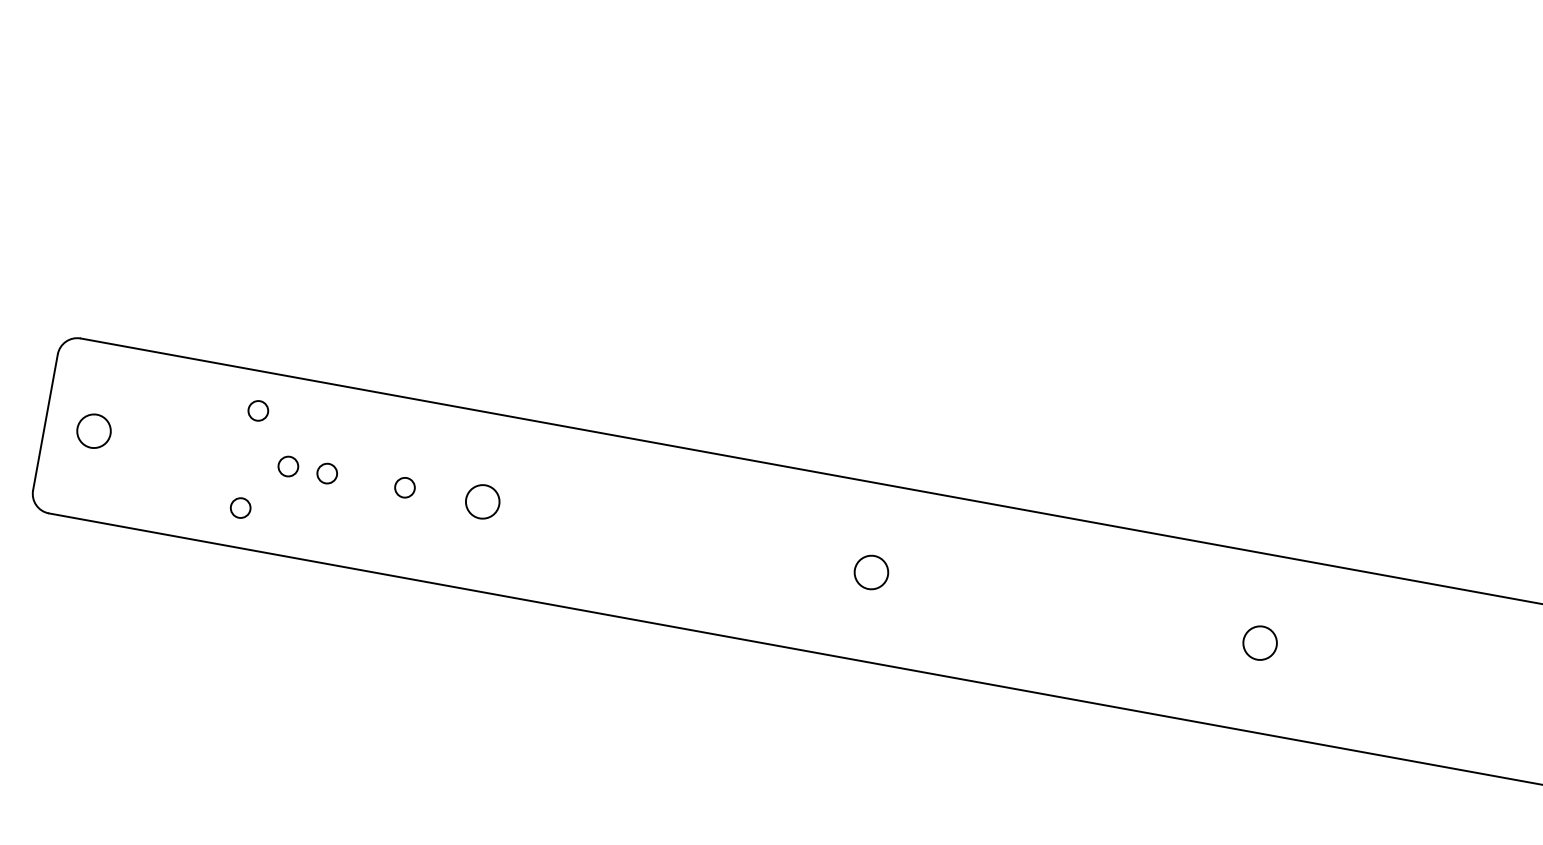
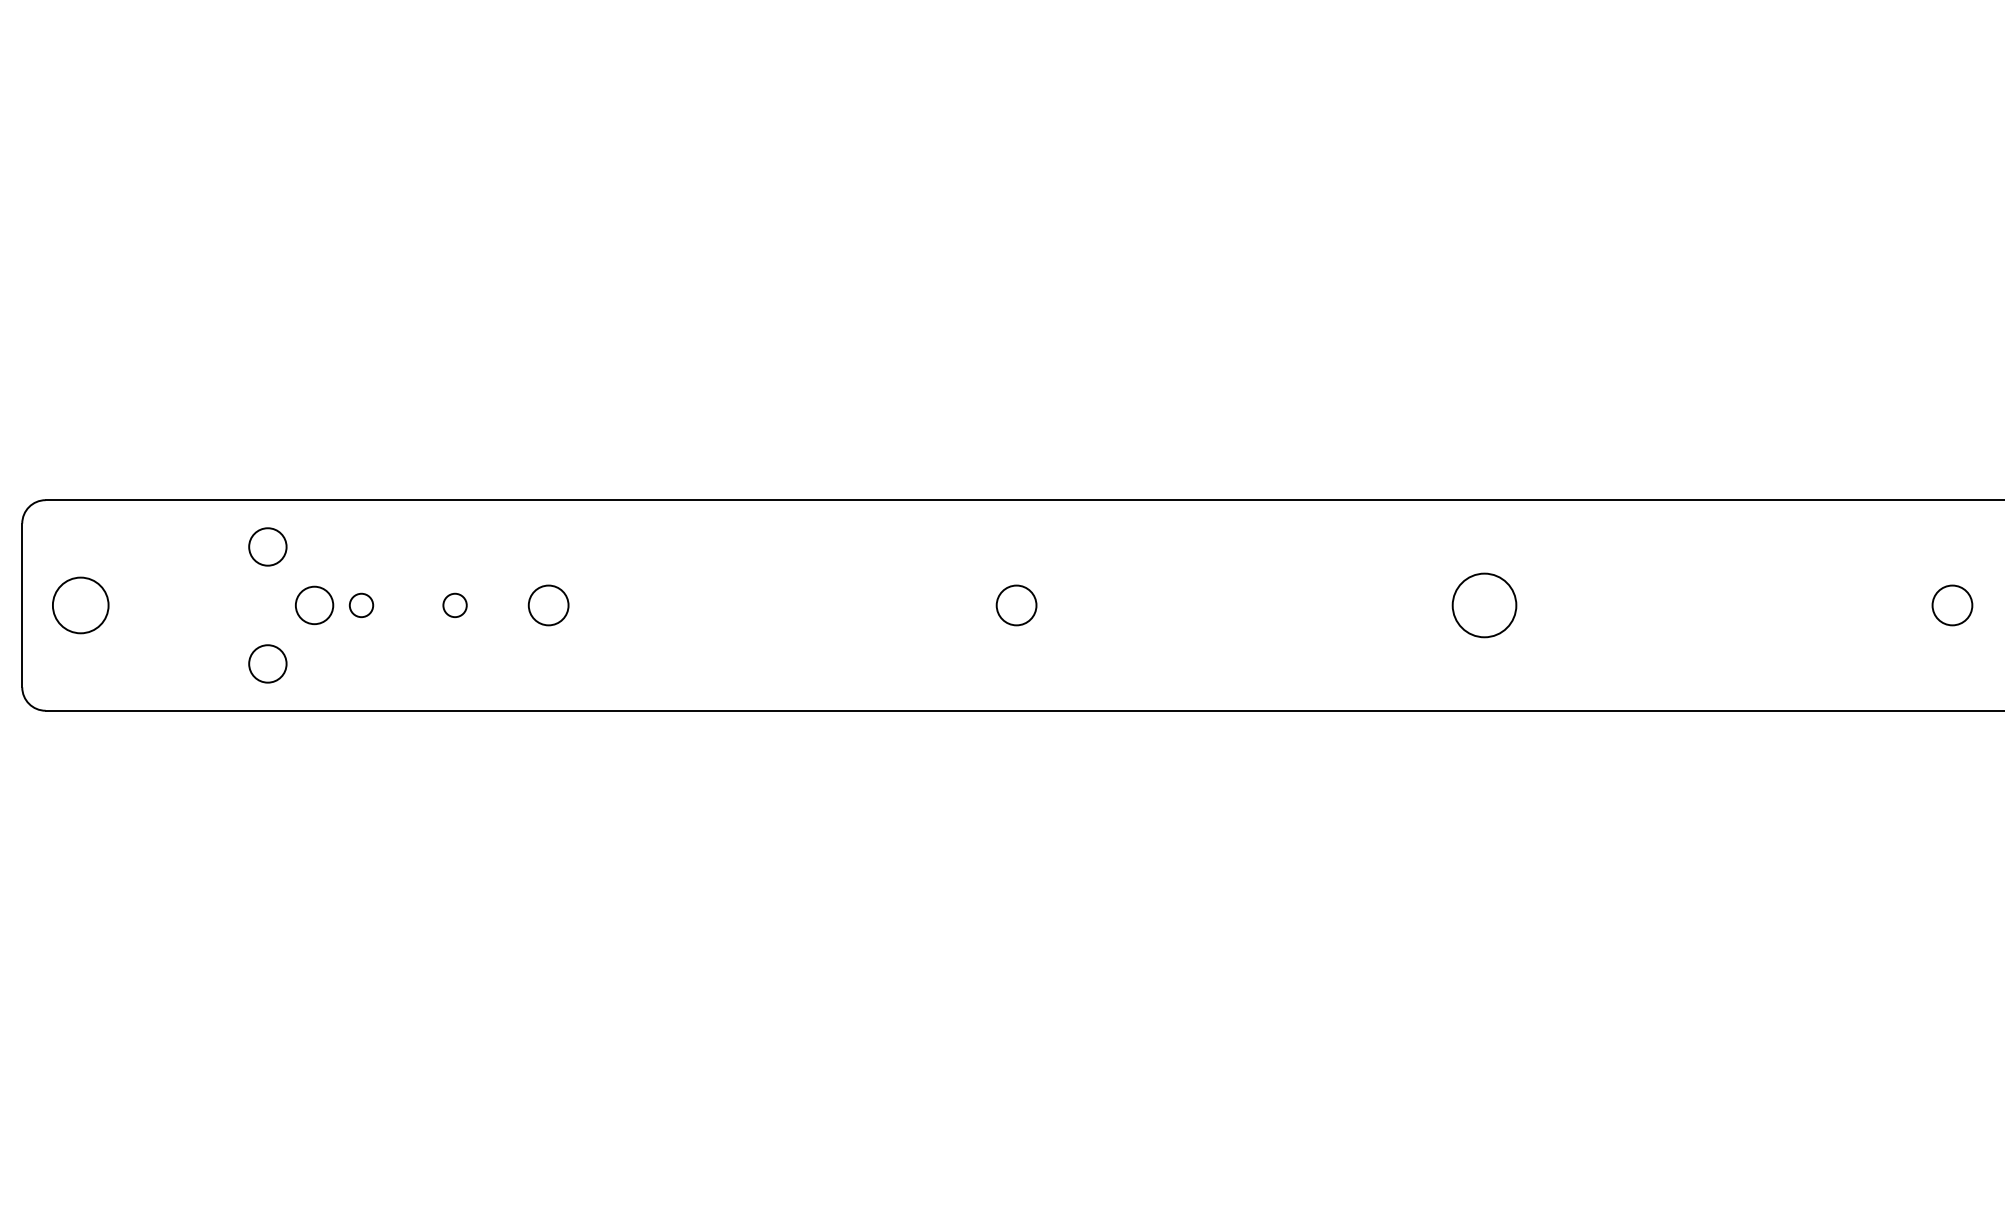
circle: (258, 410) -> (267, 546), size x1.6
circle: (93, 431) -> (80, 605), size x1.4
circle: (288, 466) -> (314, 605), size x1.6
circle: (240, 507) -> (267, 663), size x1.6
circle: (1260, 643) -> (1484, 605), size x1.6

